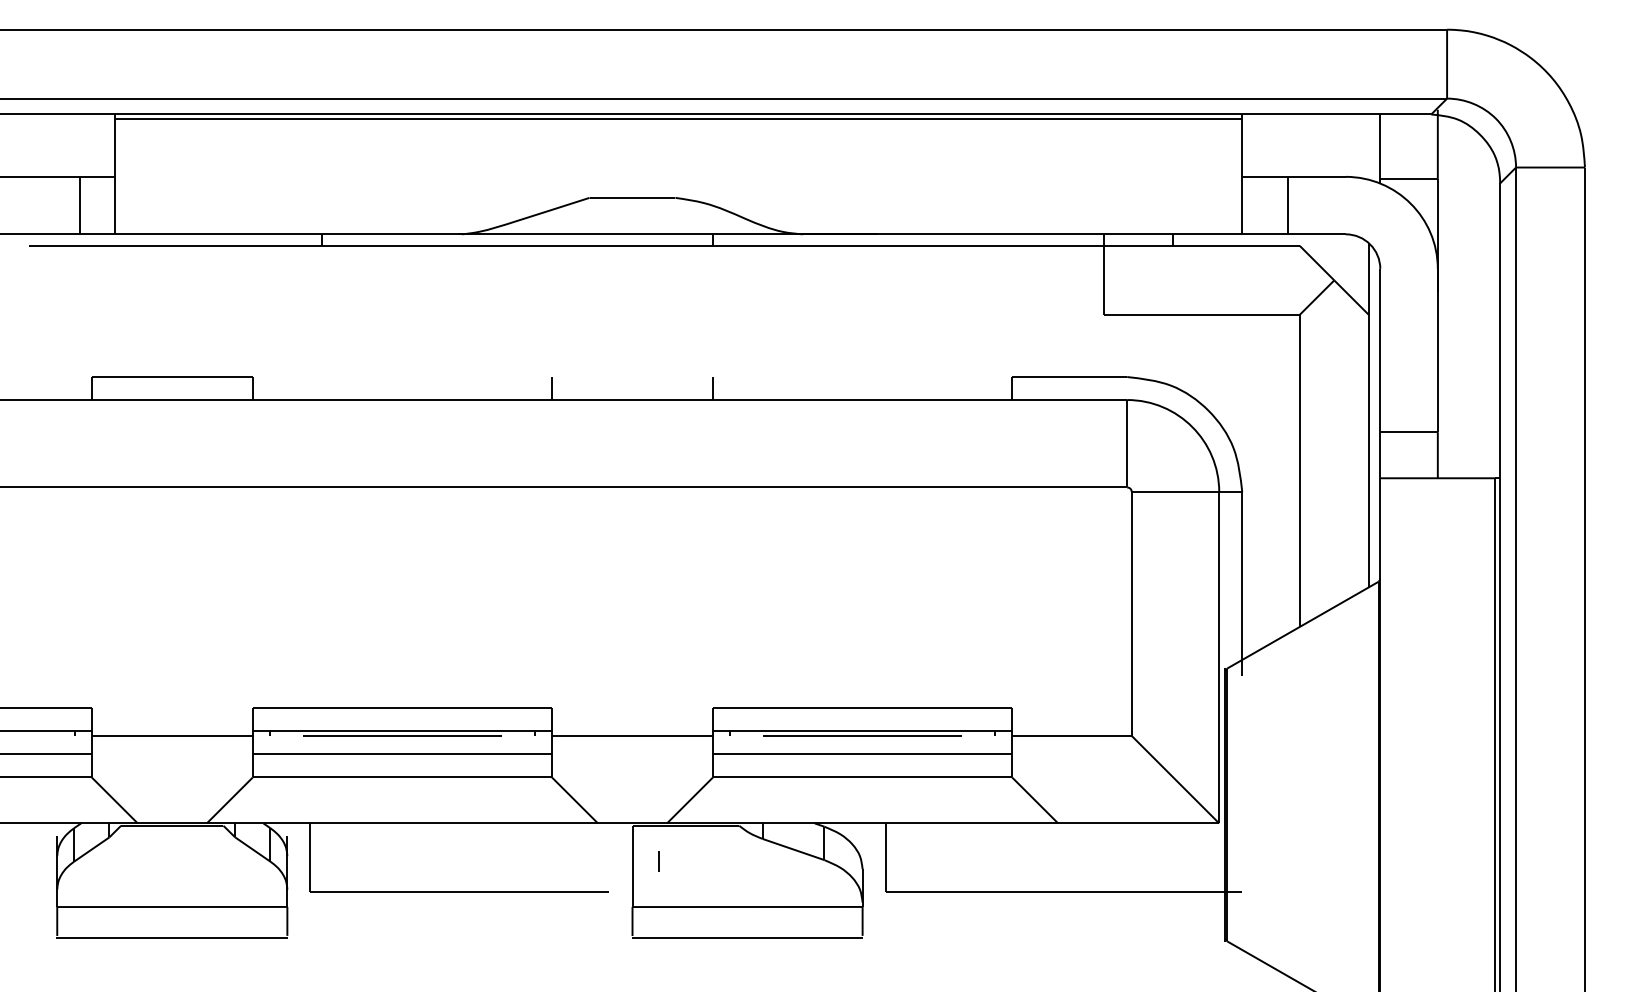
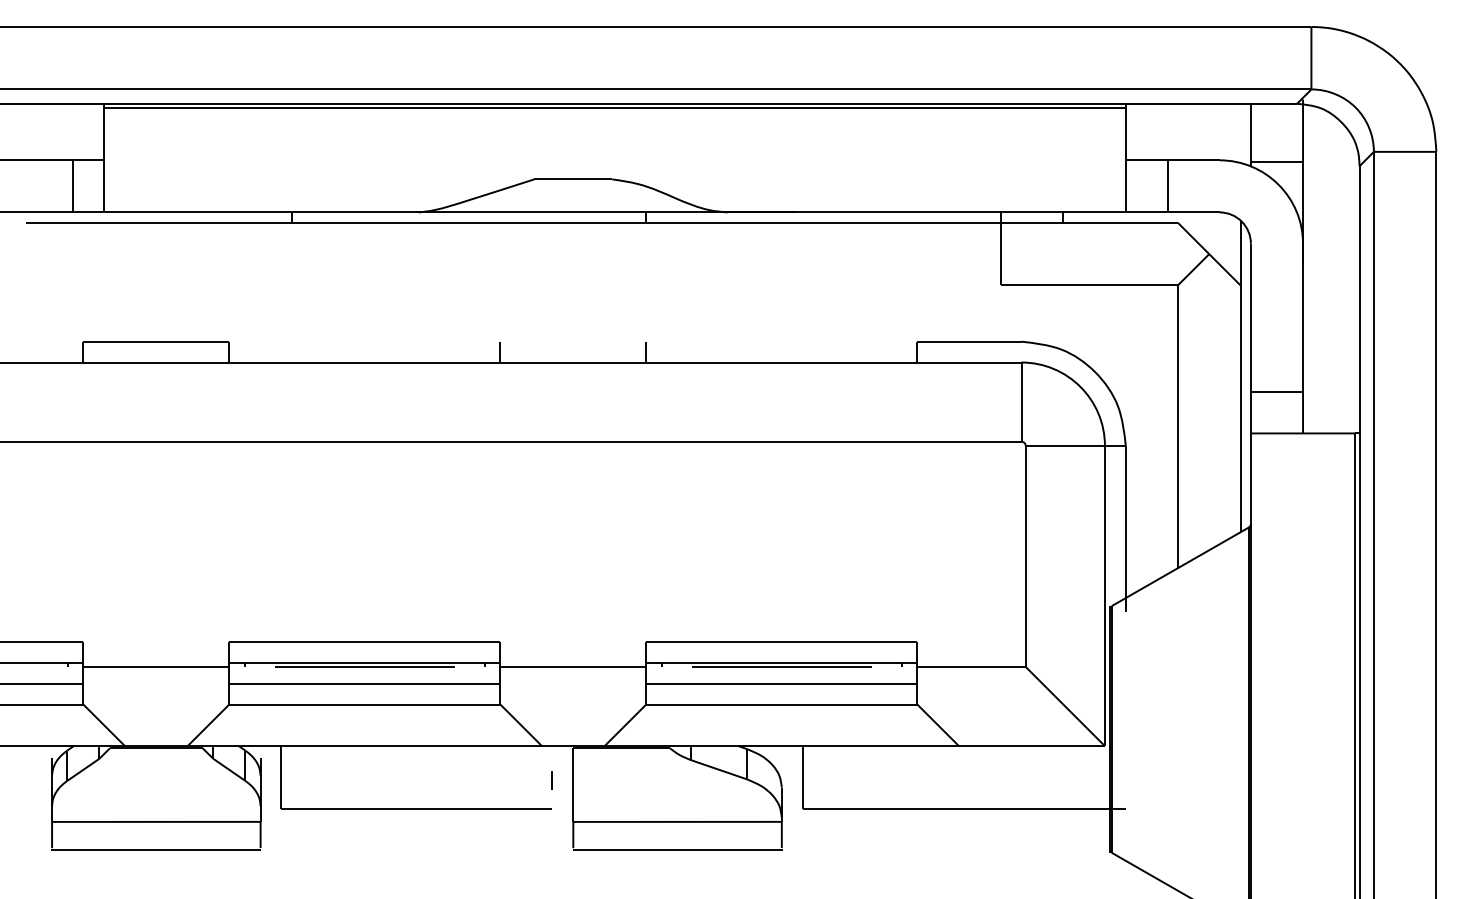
line: (658, 861) -> (551, 780), moved

